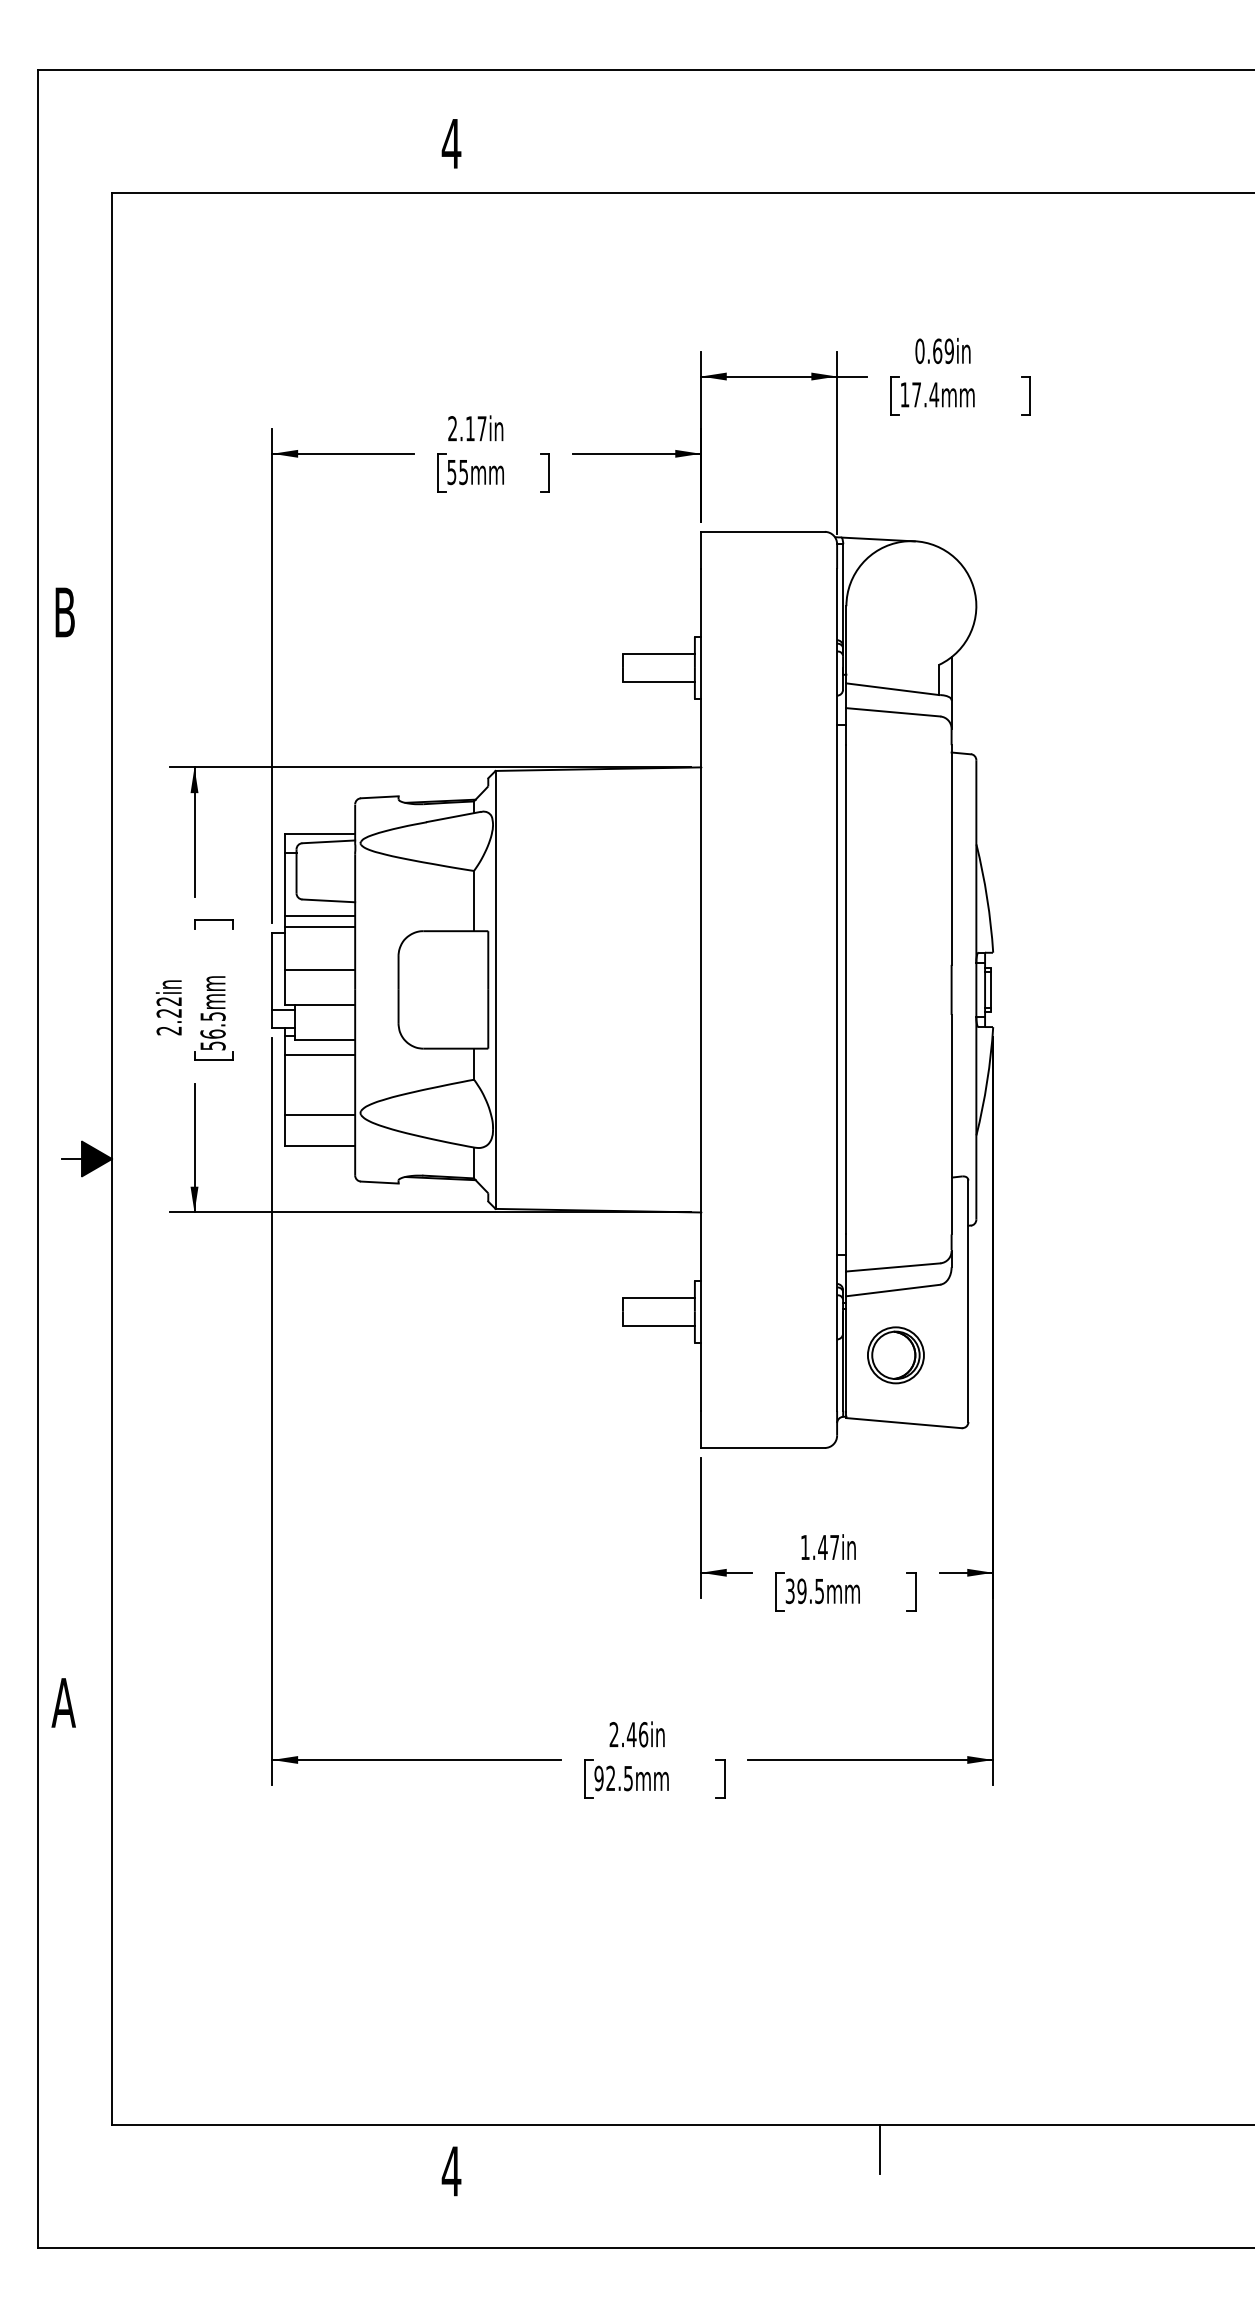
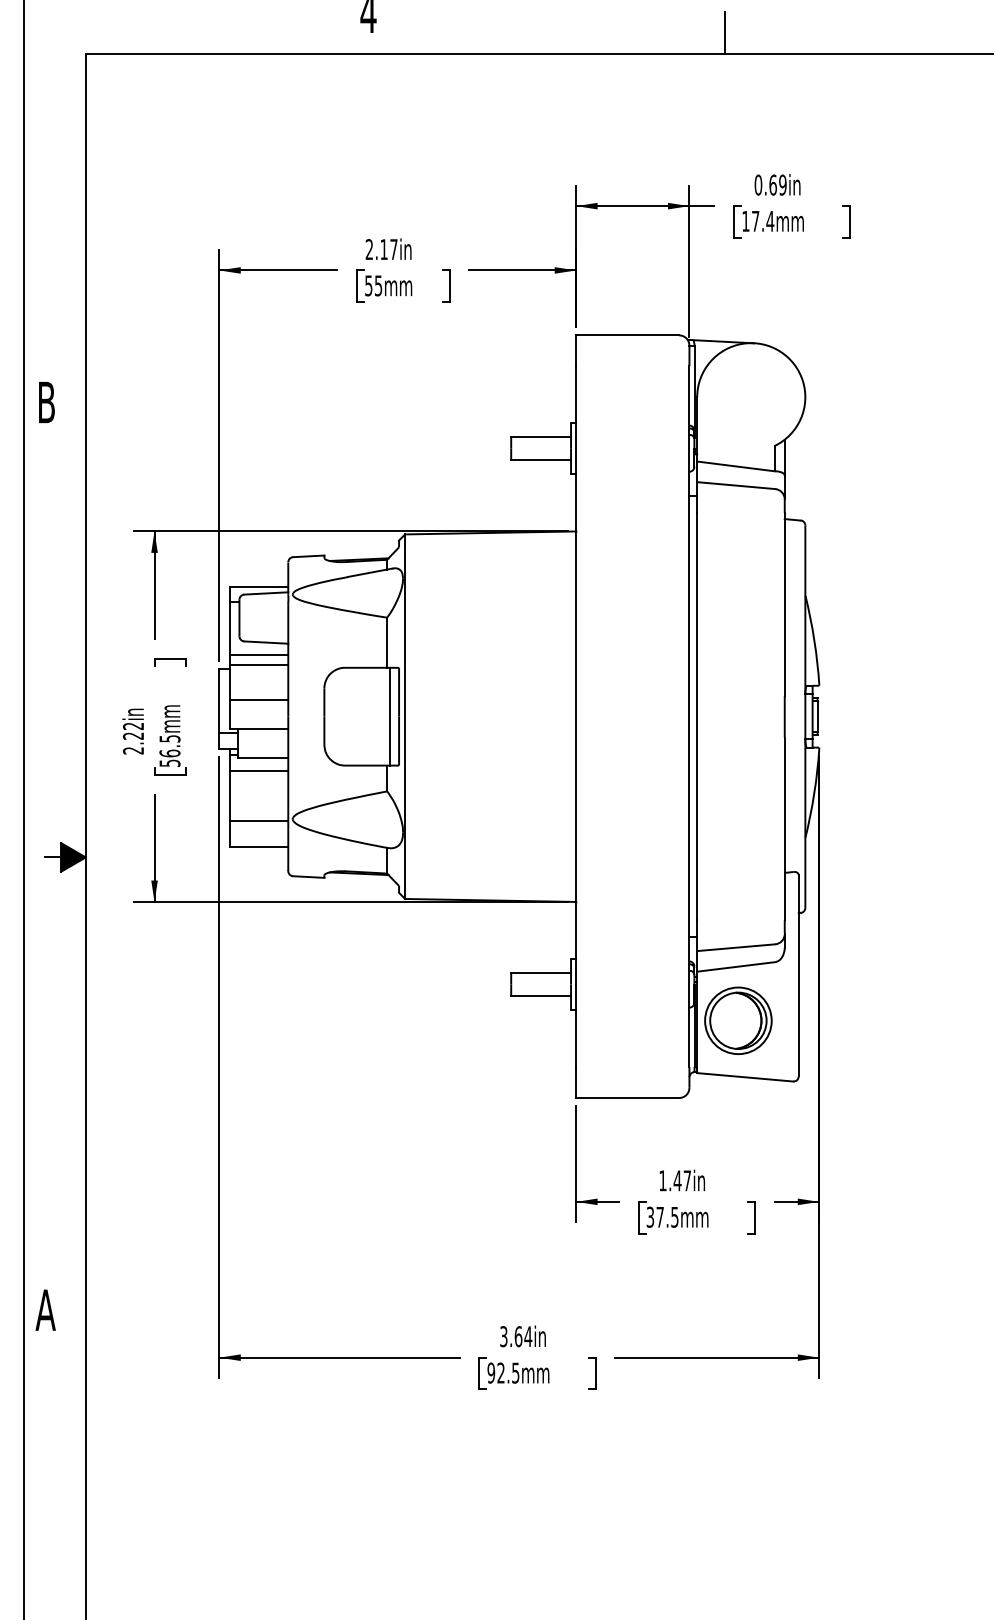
line: (879, 168) -> (724, 32), added
line: (477, 989) -> (390, 716), added
part: (895, 1355) -> (738, 1021), size x1.43
text: (801, 1591) -> (659, 1217), 39.5mm -> 37.5mm
text: (628, 1734) -> (515, 1336), 2.46in -> 3.64in

